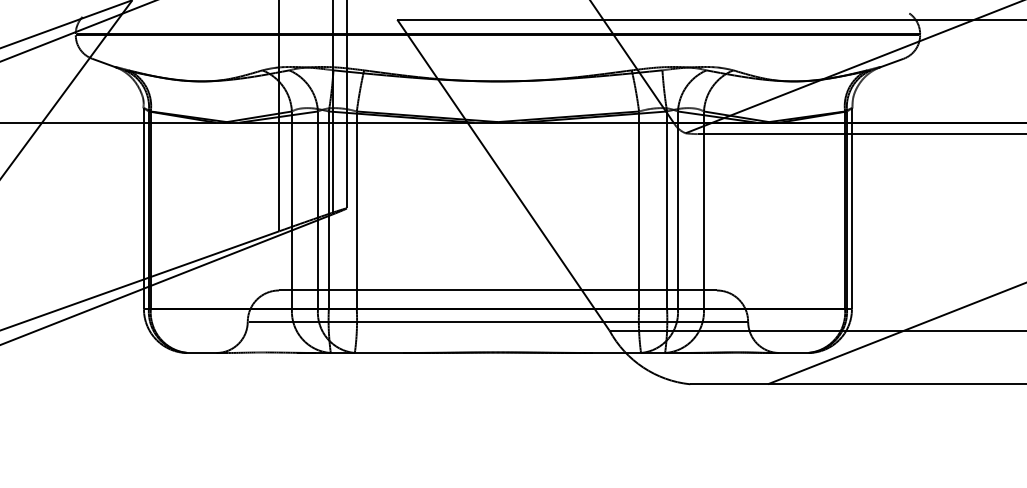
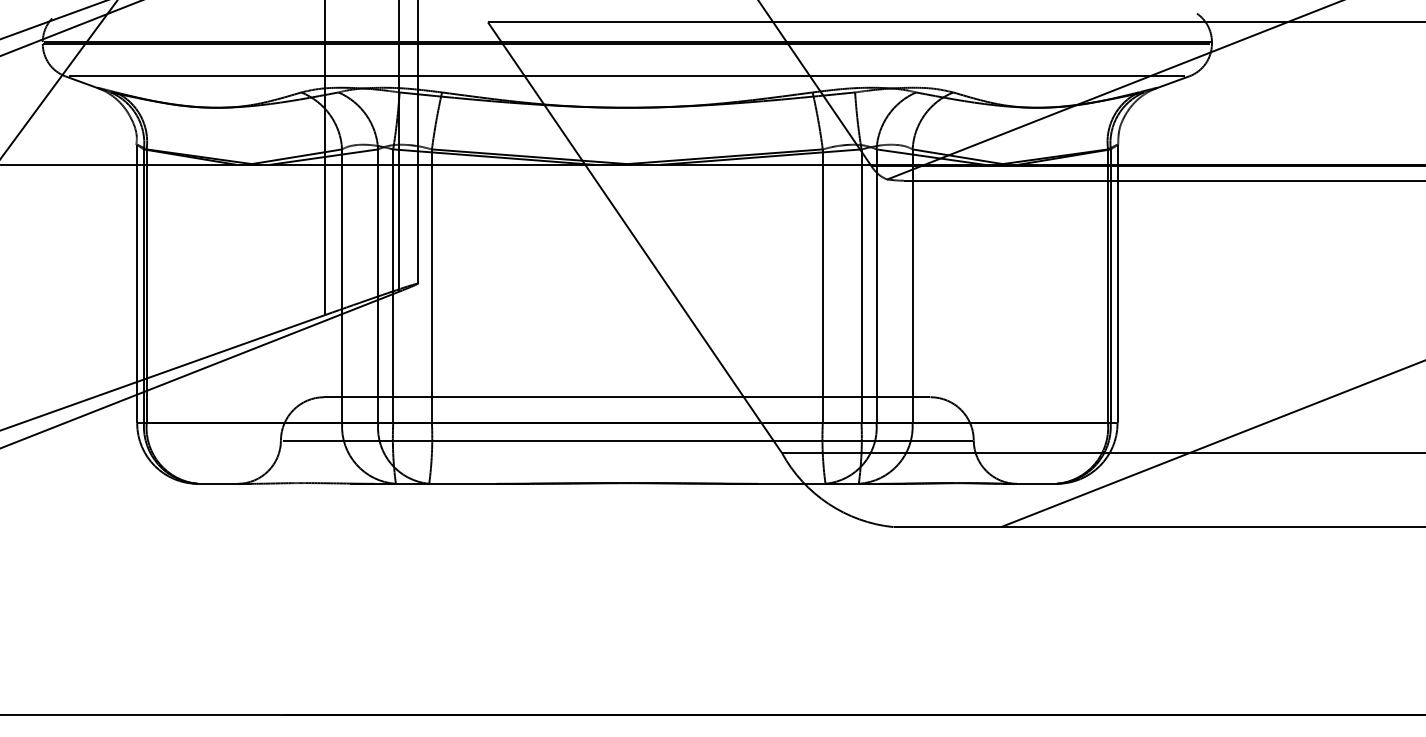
line: (498, 58) -> (627, 76), added

